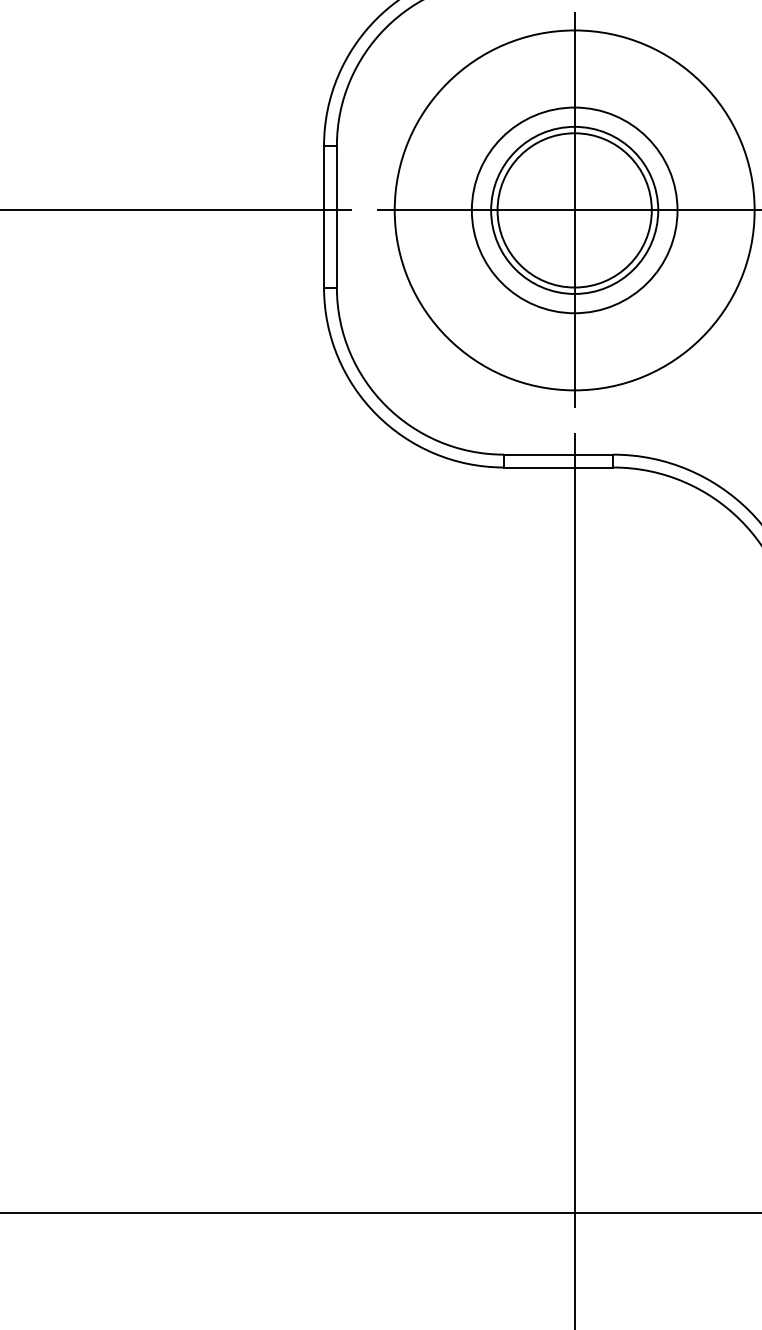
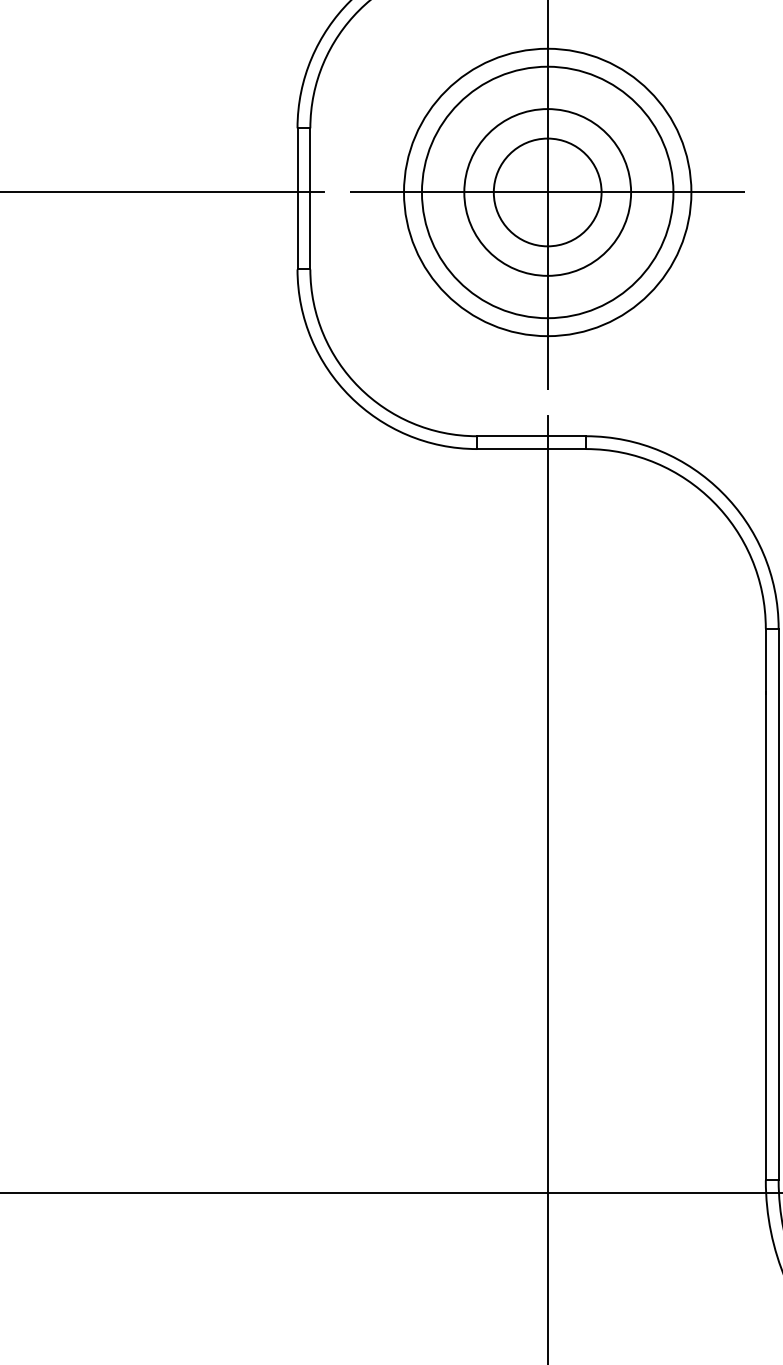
circle: (574, 210) -> (547, 192), size x0.7
circle: (574, 210) -> (547, 192), size x0.7
circle: (574, 210) -> (547, 192), size x1.4

